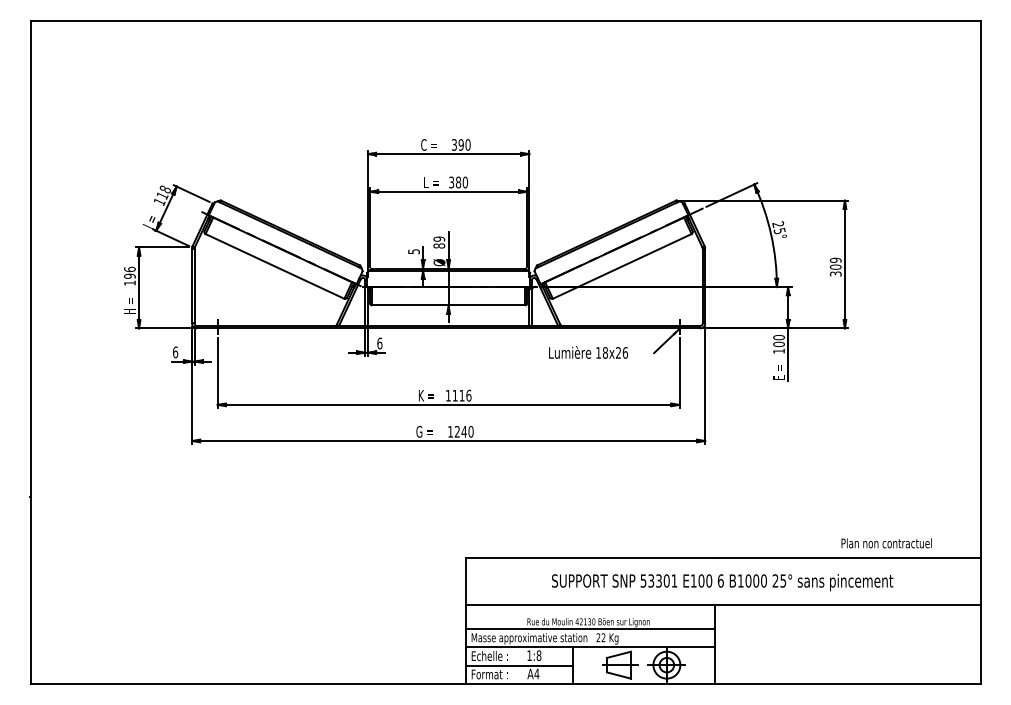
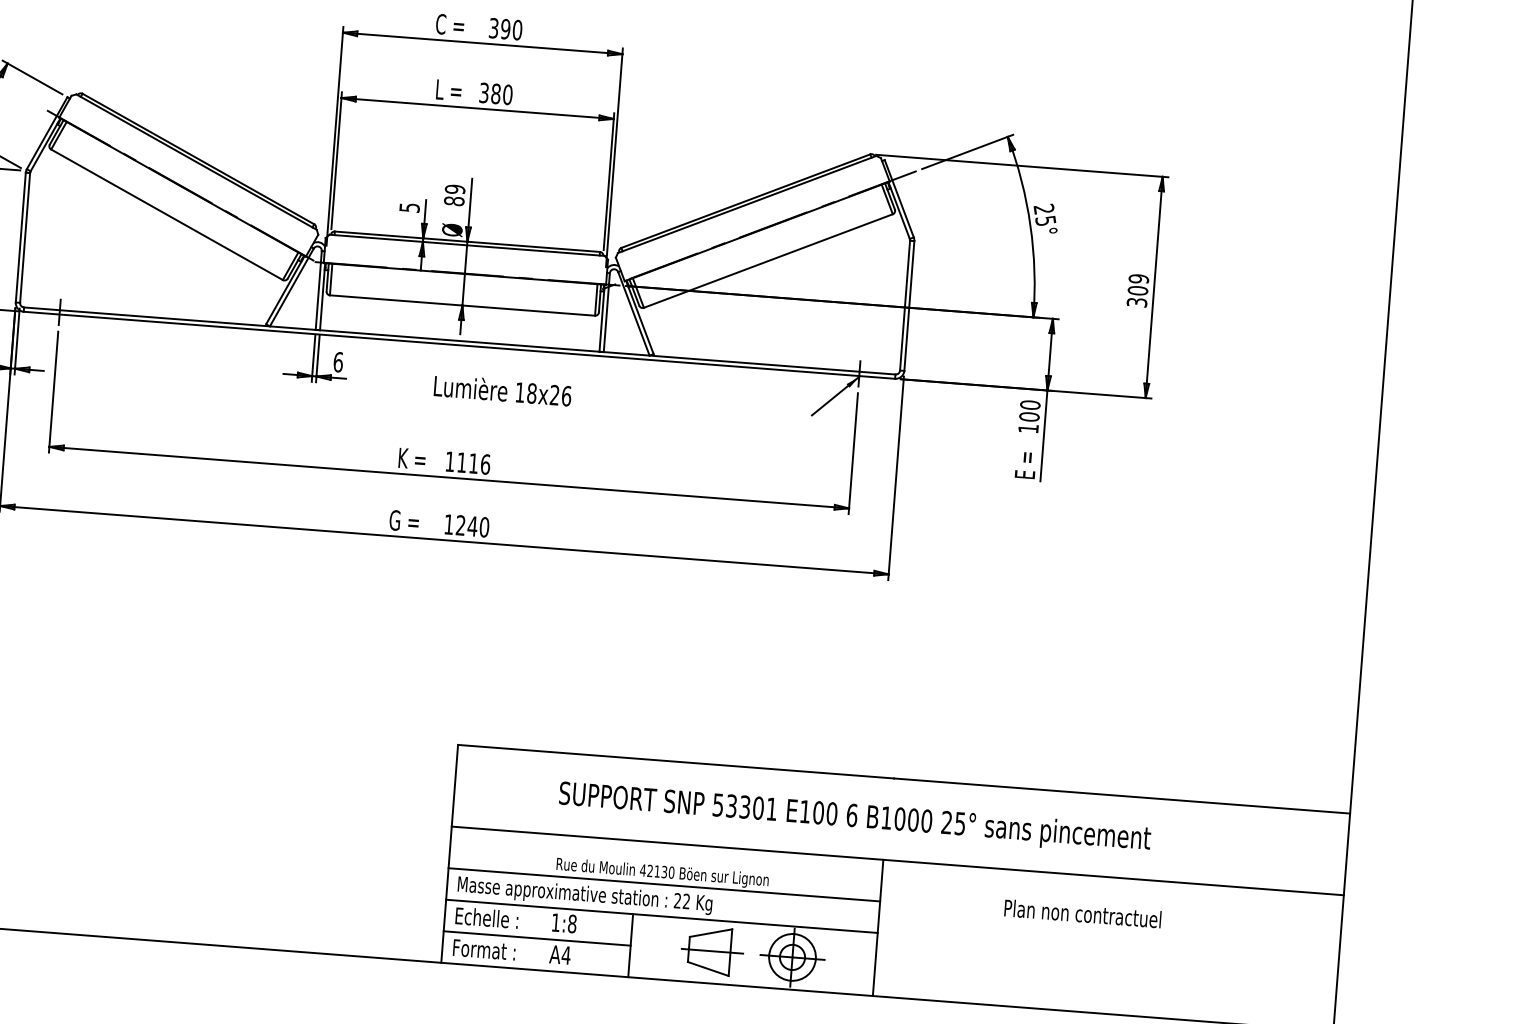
text: (588, 352) -> (502, 390), moved
text: (886, 543) -> (1082, 914), moved
text: (722, 582) -> (854, 818), moved

